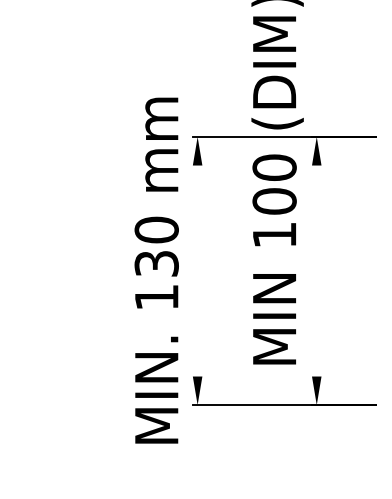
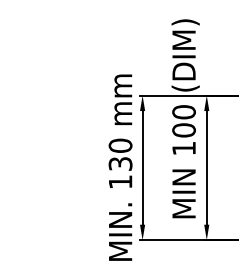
line: (197, 270) -> (142, 167), added
line: (316, 270) -> (206, 167), added

